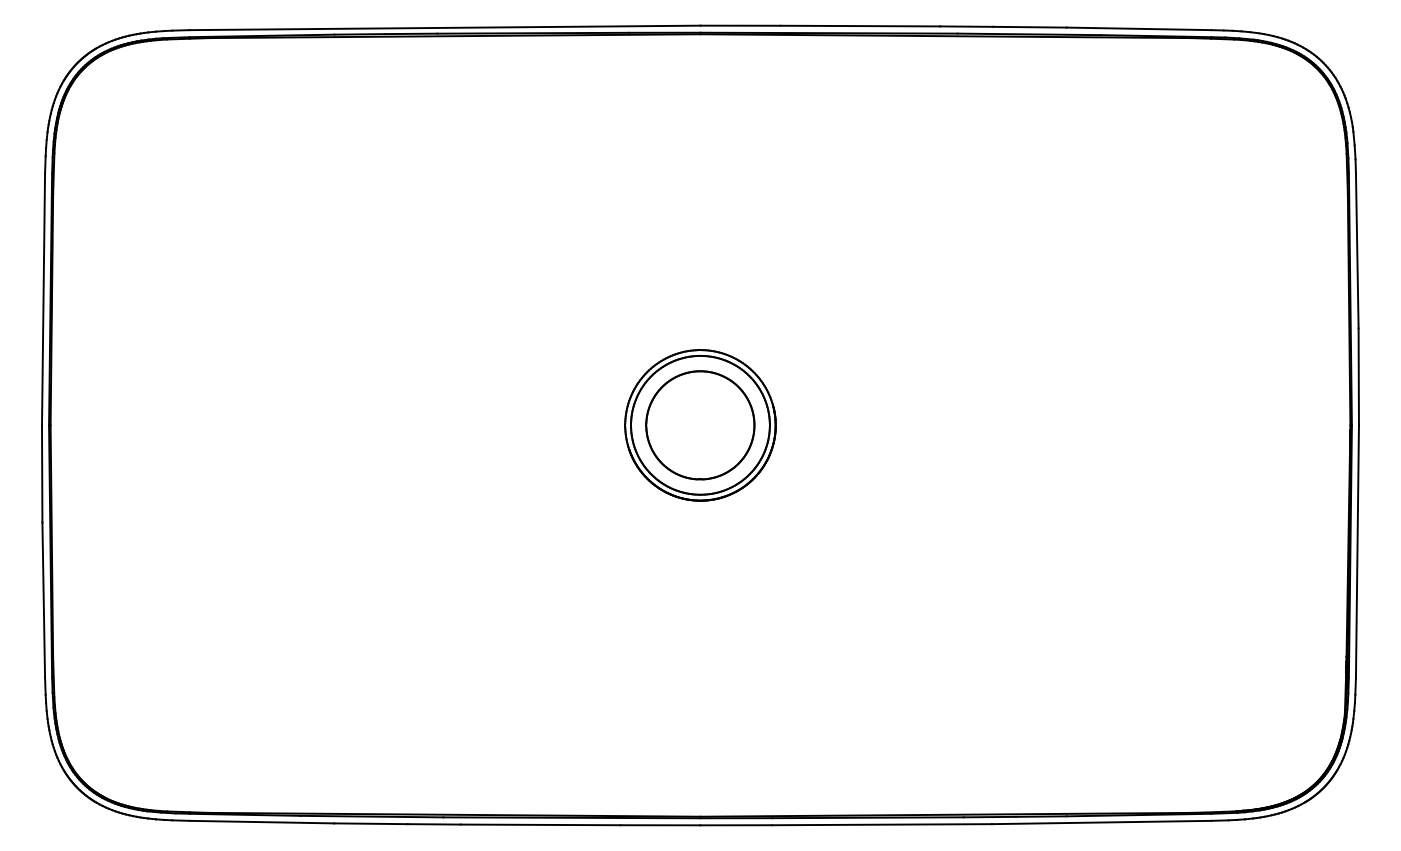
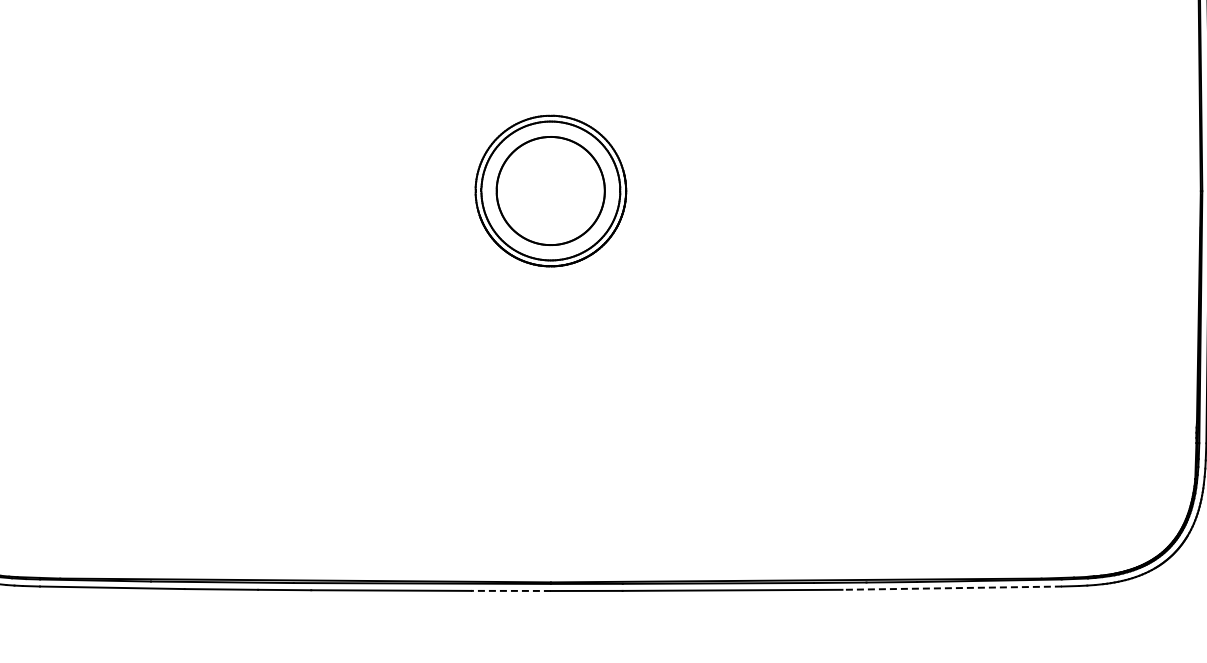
line: (1101, 822) -> (951, 588), solid -> dashed
line: (659, 825) -> (509, 591), solid -> dashed

